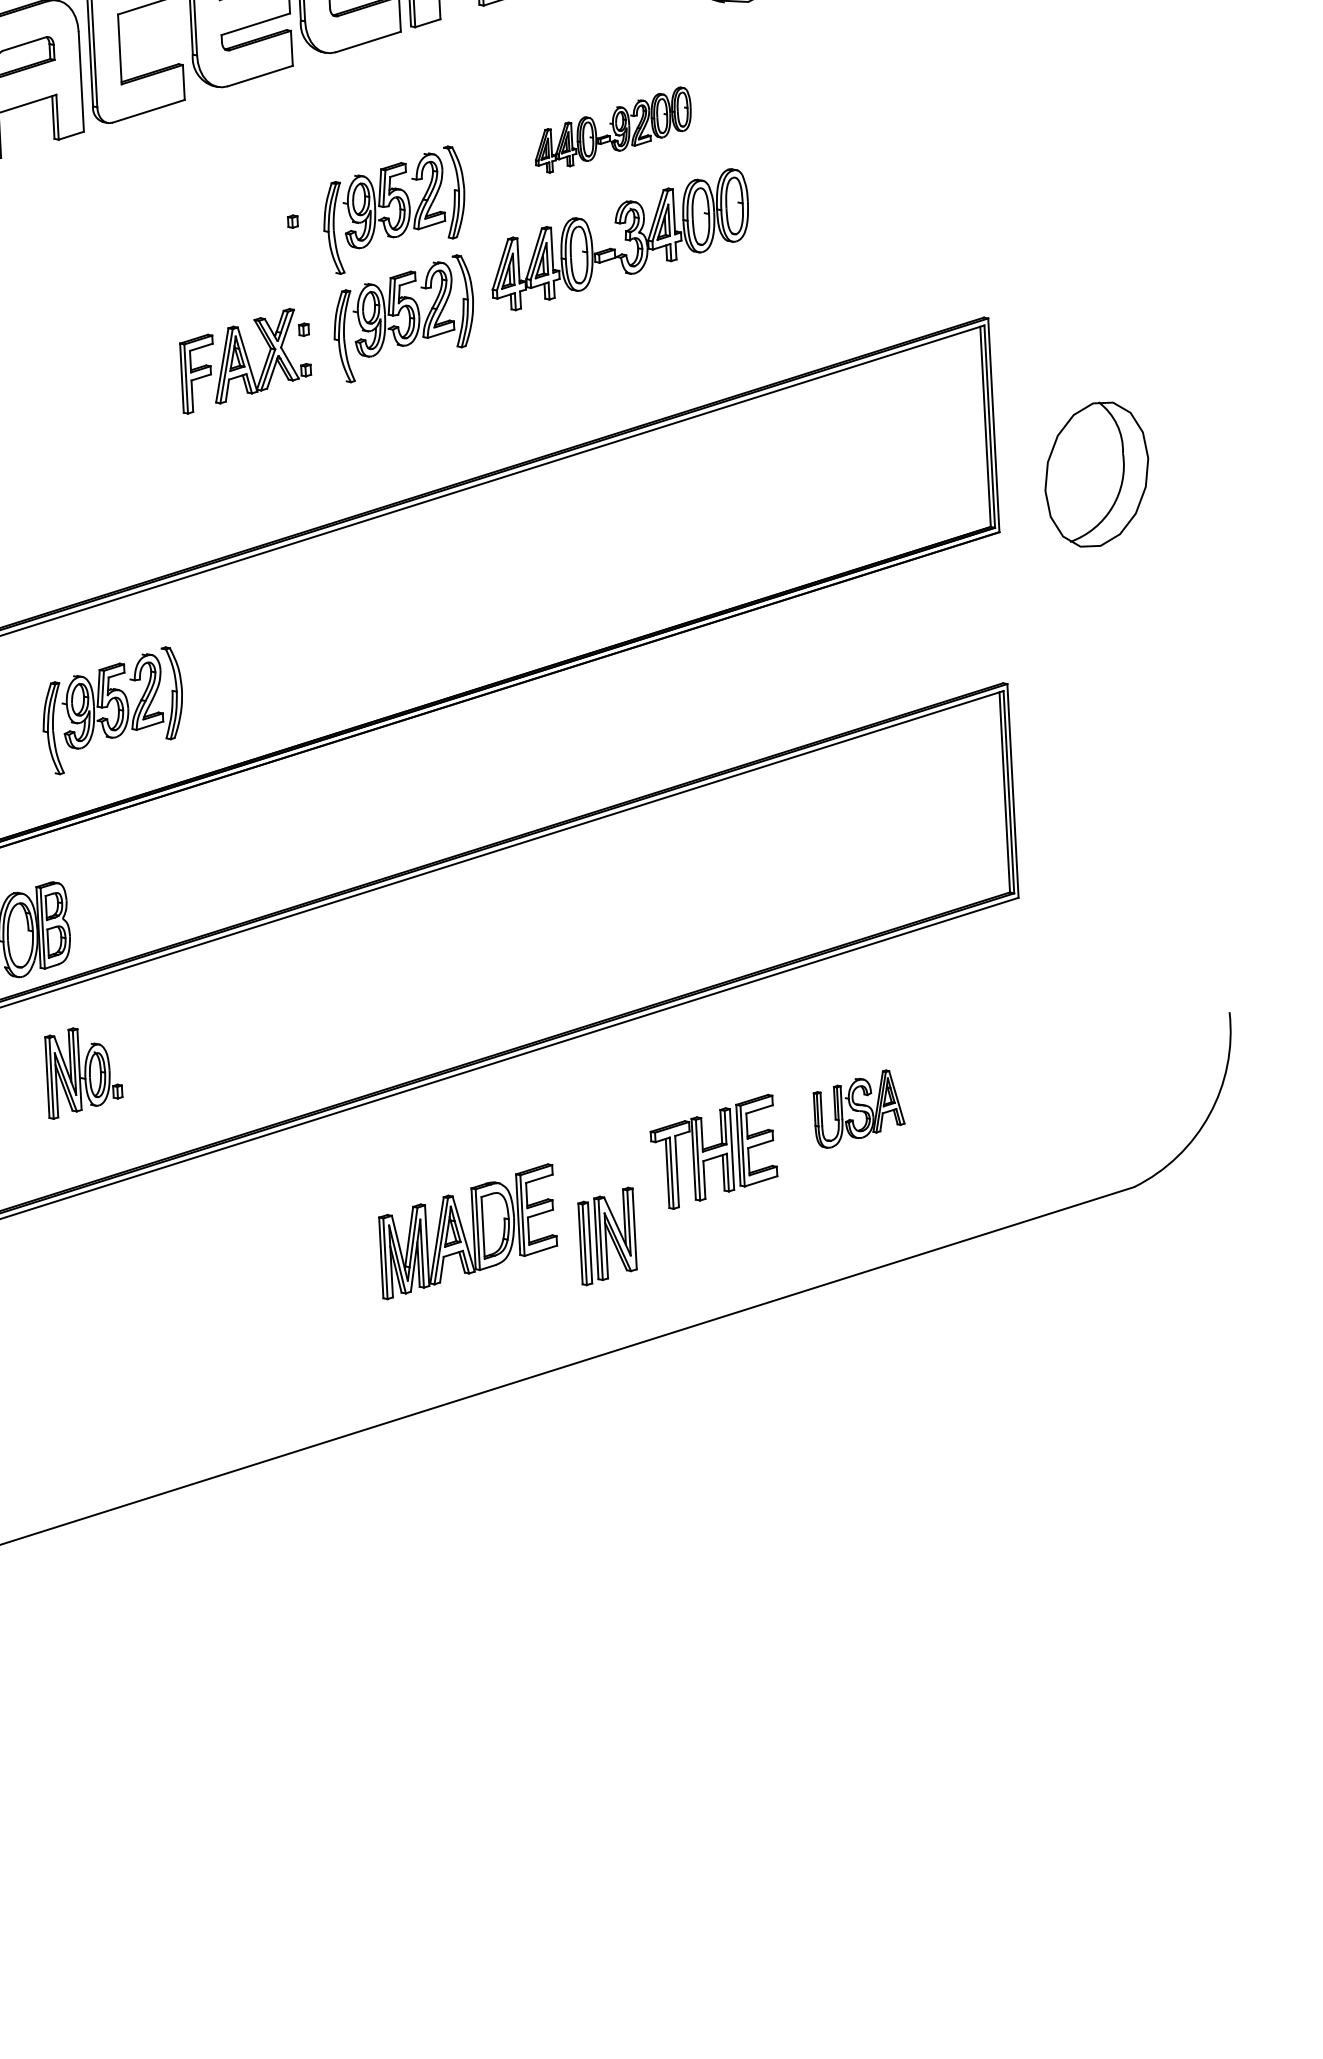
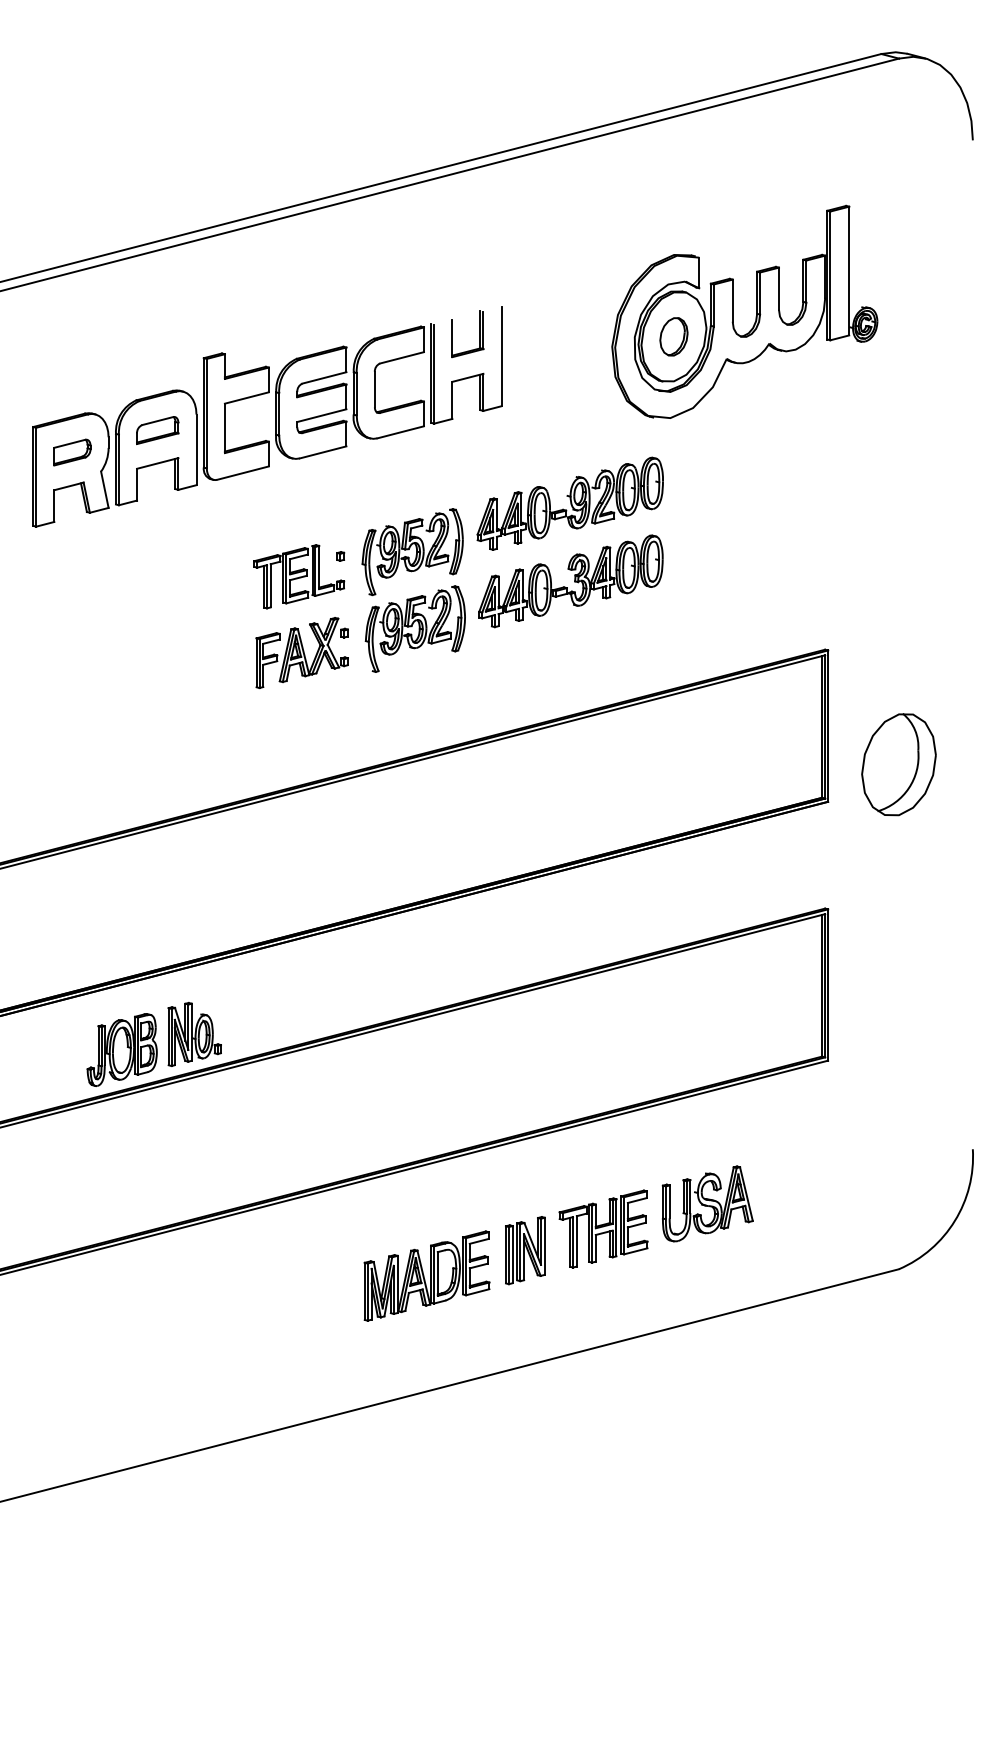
part: (612, 129) -> (569, 503), size x1.67
part: (236, 253) -> (299, 576), added
part: (111, 709) -> (194, 894), removed
part: (83, 1071) -> (194, 1033), moved
part: (858, 1108) -> (707, 1203), size x1.43
part: (607, 1236) -> (525, 1250), moved

